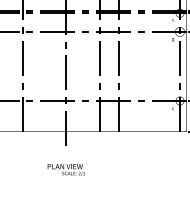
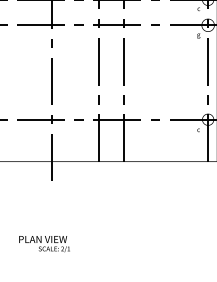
text: (65, 169) -> (43, 243), moved

